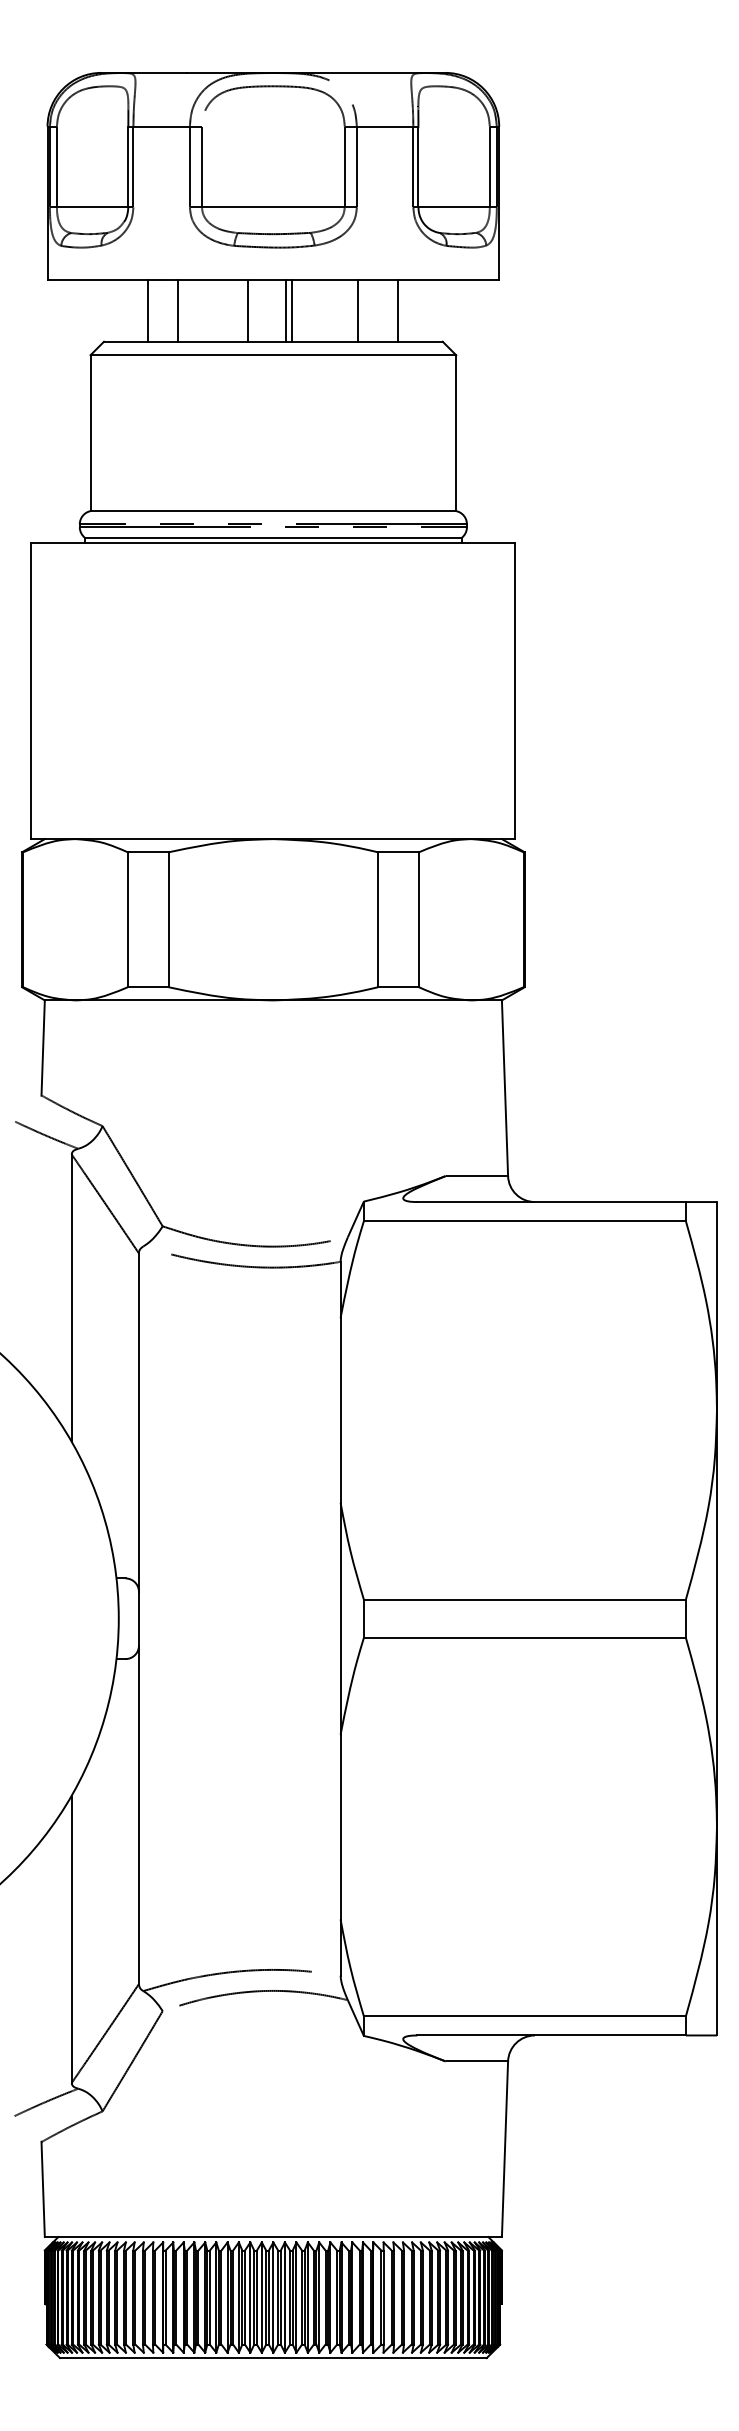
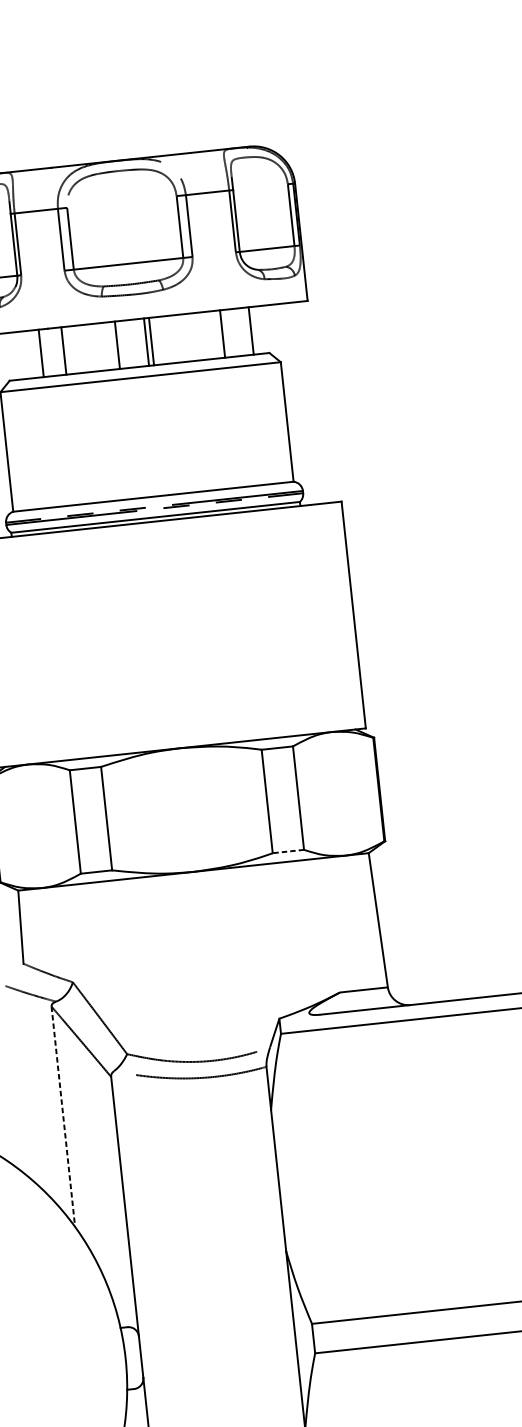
line: (357, 310) -> (222, 333), moved
line: (398, 310) -> (251, 330), moved
line: (398, 987) -> (288, 851), solid -> dashed
line: (71, 1298) -> (63, 1116), solid -> dashed

